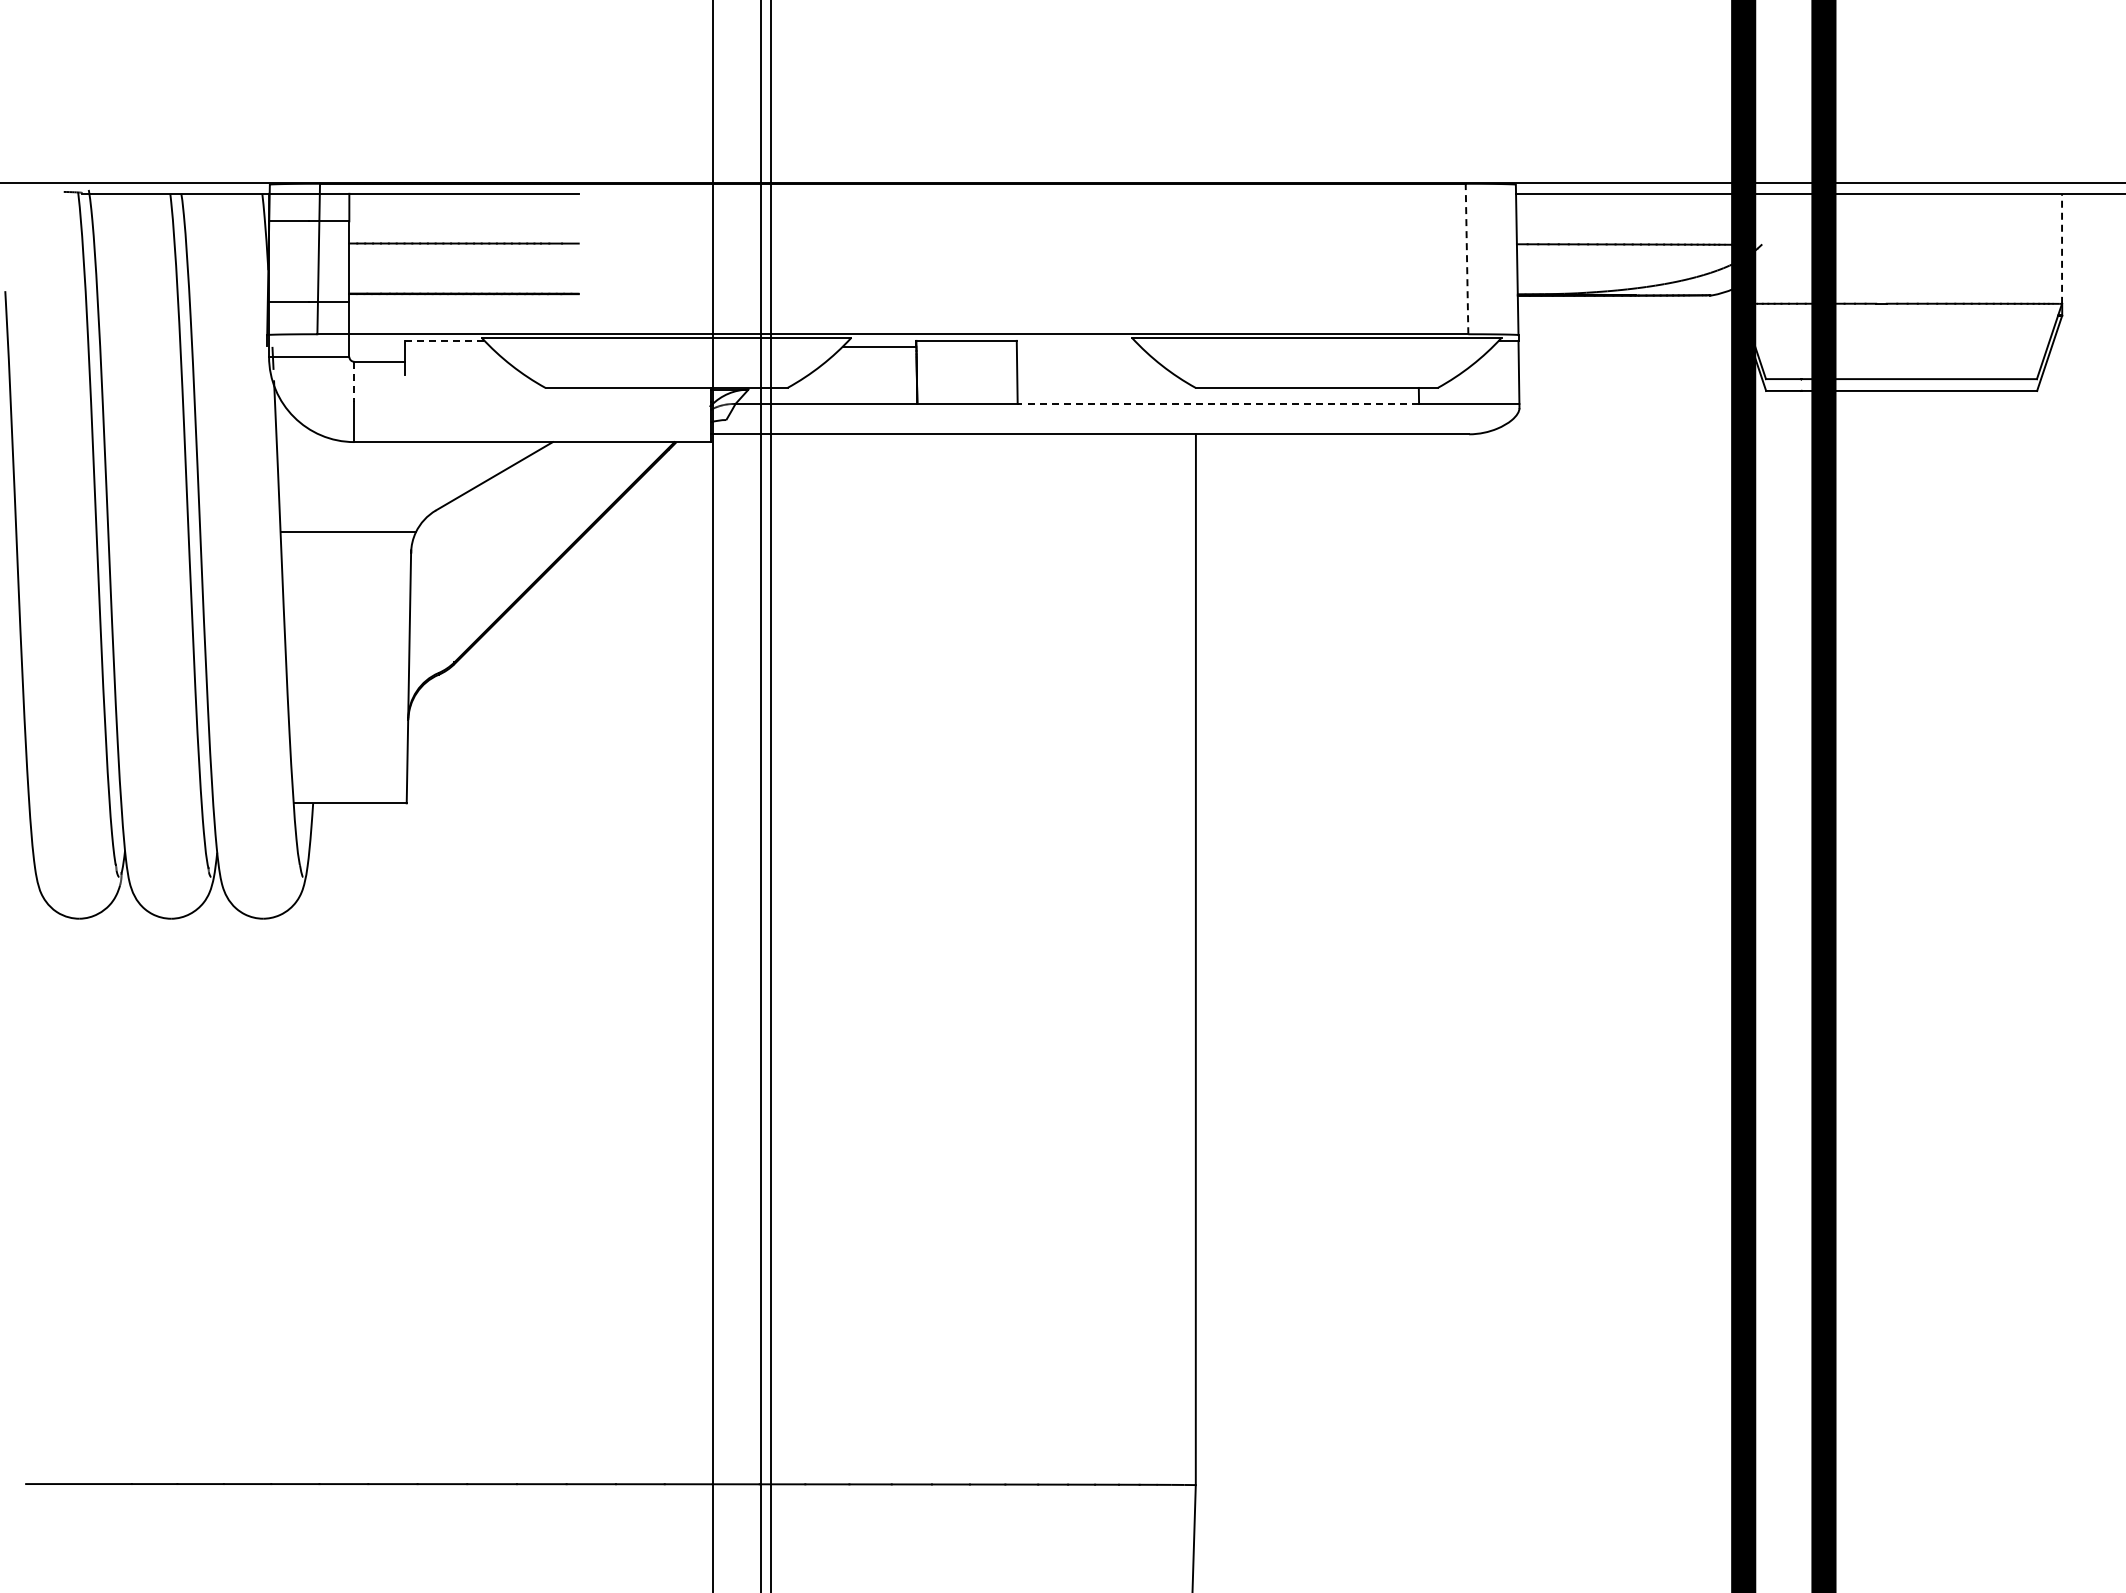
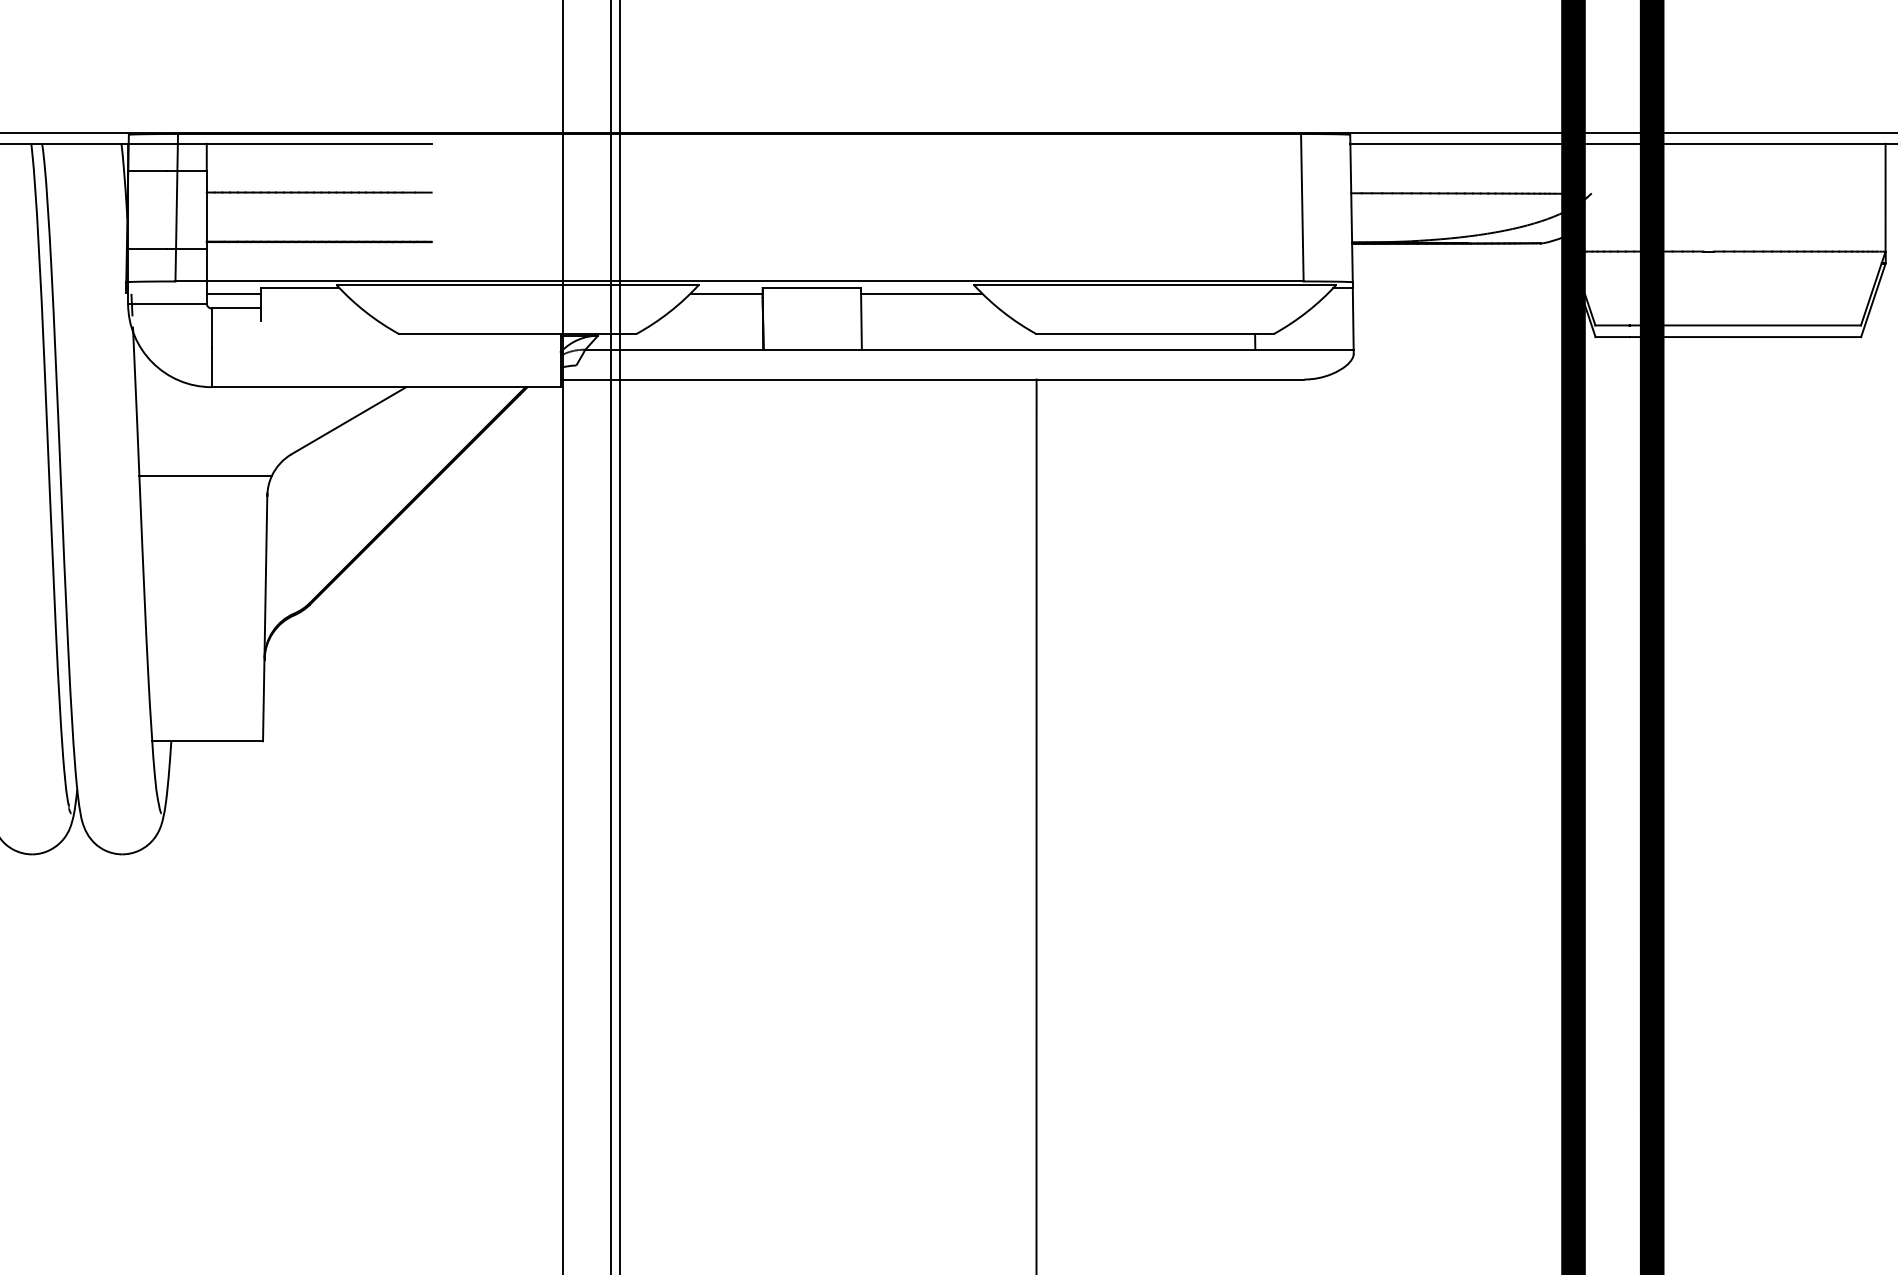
line: (2062, 248) -> (1886, 197), dashed -> solid
line: (1467, 258) -> (1302, 207), dashed -> solid
line: (444, 340) -> (300, 287), dashed -> solid
line: (376, 346) -> (233, 293), added
line: (1078, 346) -> (921, 293), added
line: (354, 382) -> (211, 328), dashed -> solid
line: (1218, 403) -> (1058, 349), dashed -> solid

